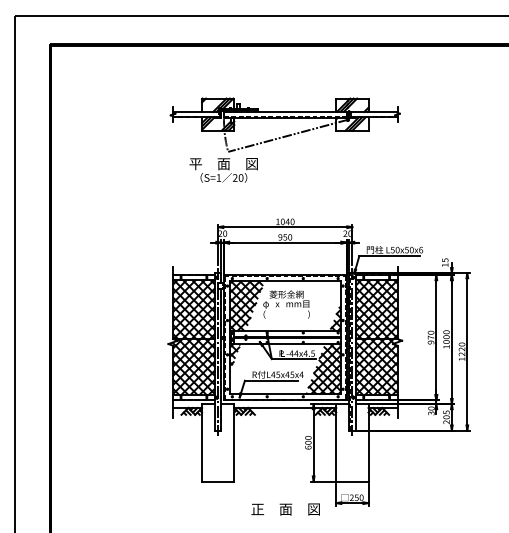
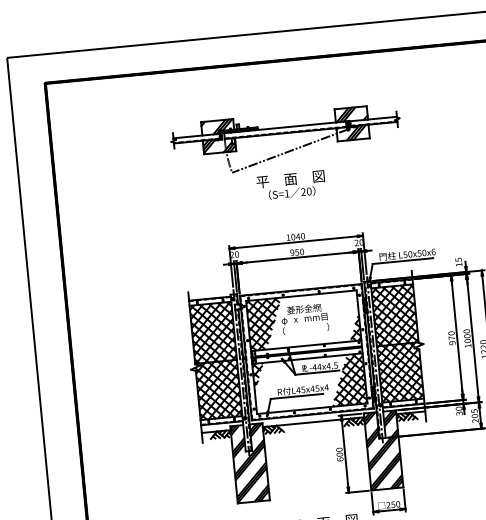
text: (223, 170) -> (291, 185), moved
hatch: (218, 442) -> (250, 462), added
hatch: (352, 442) -> (383, 450), added

